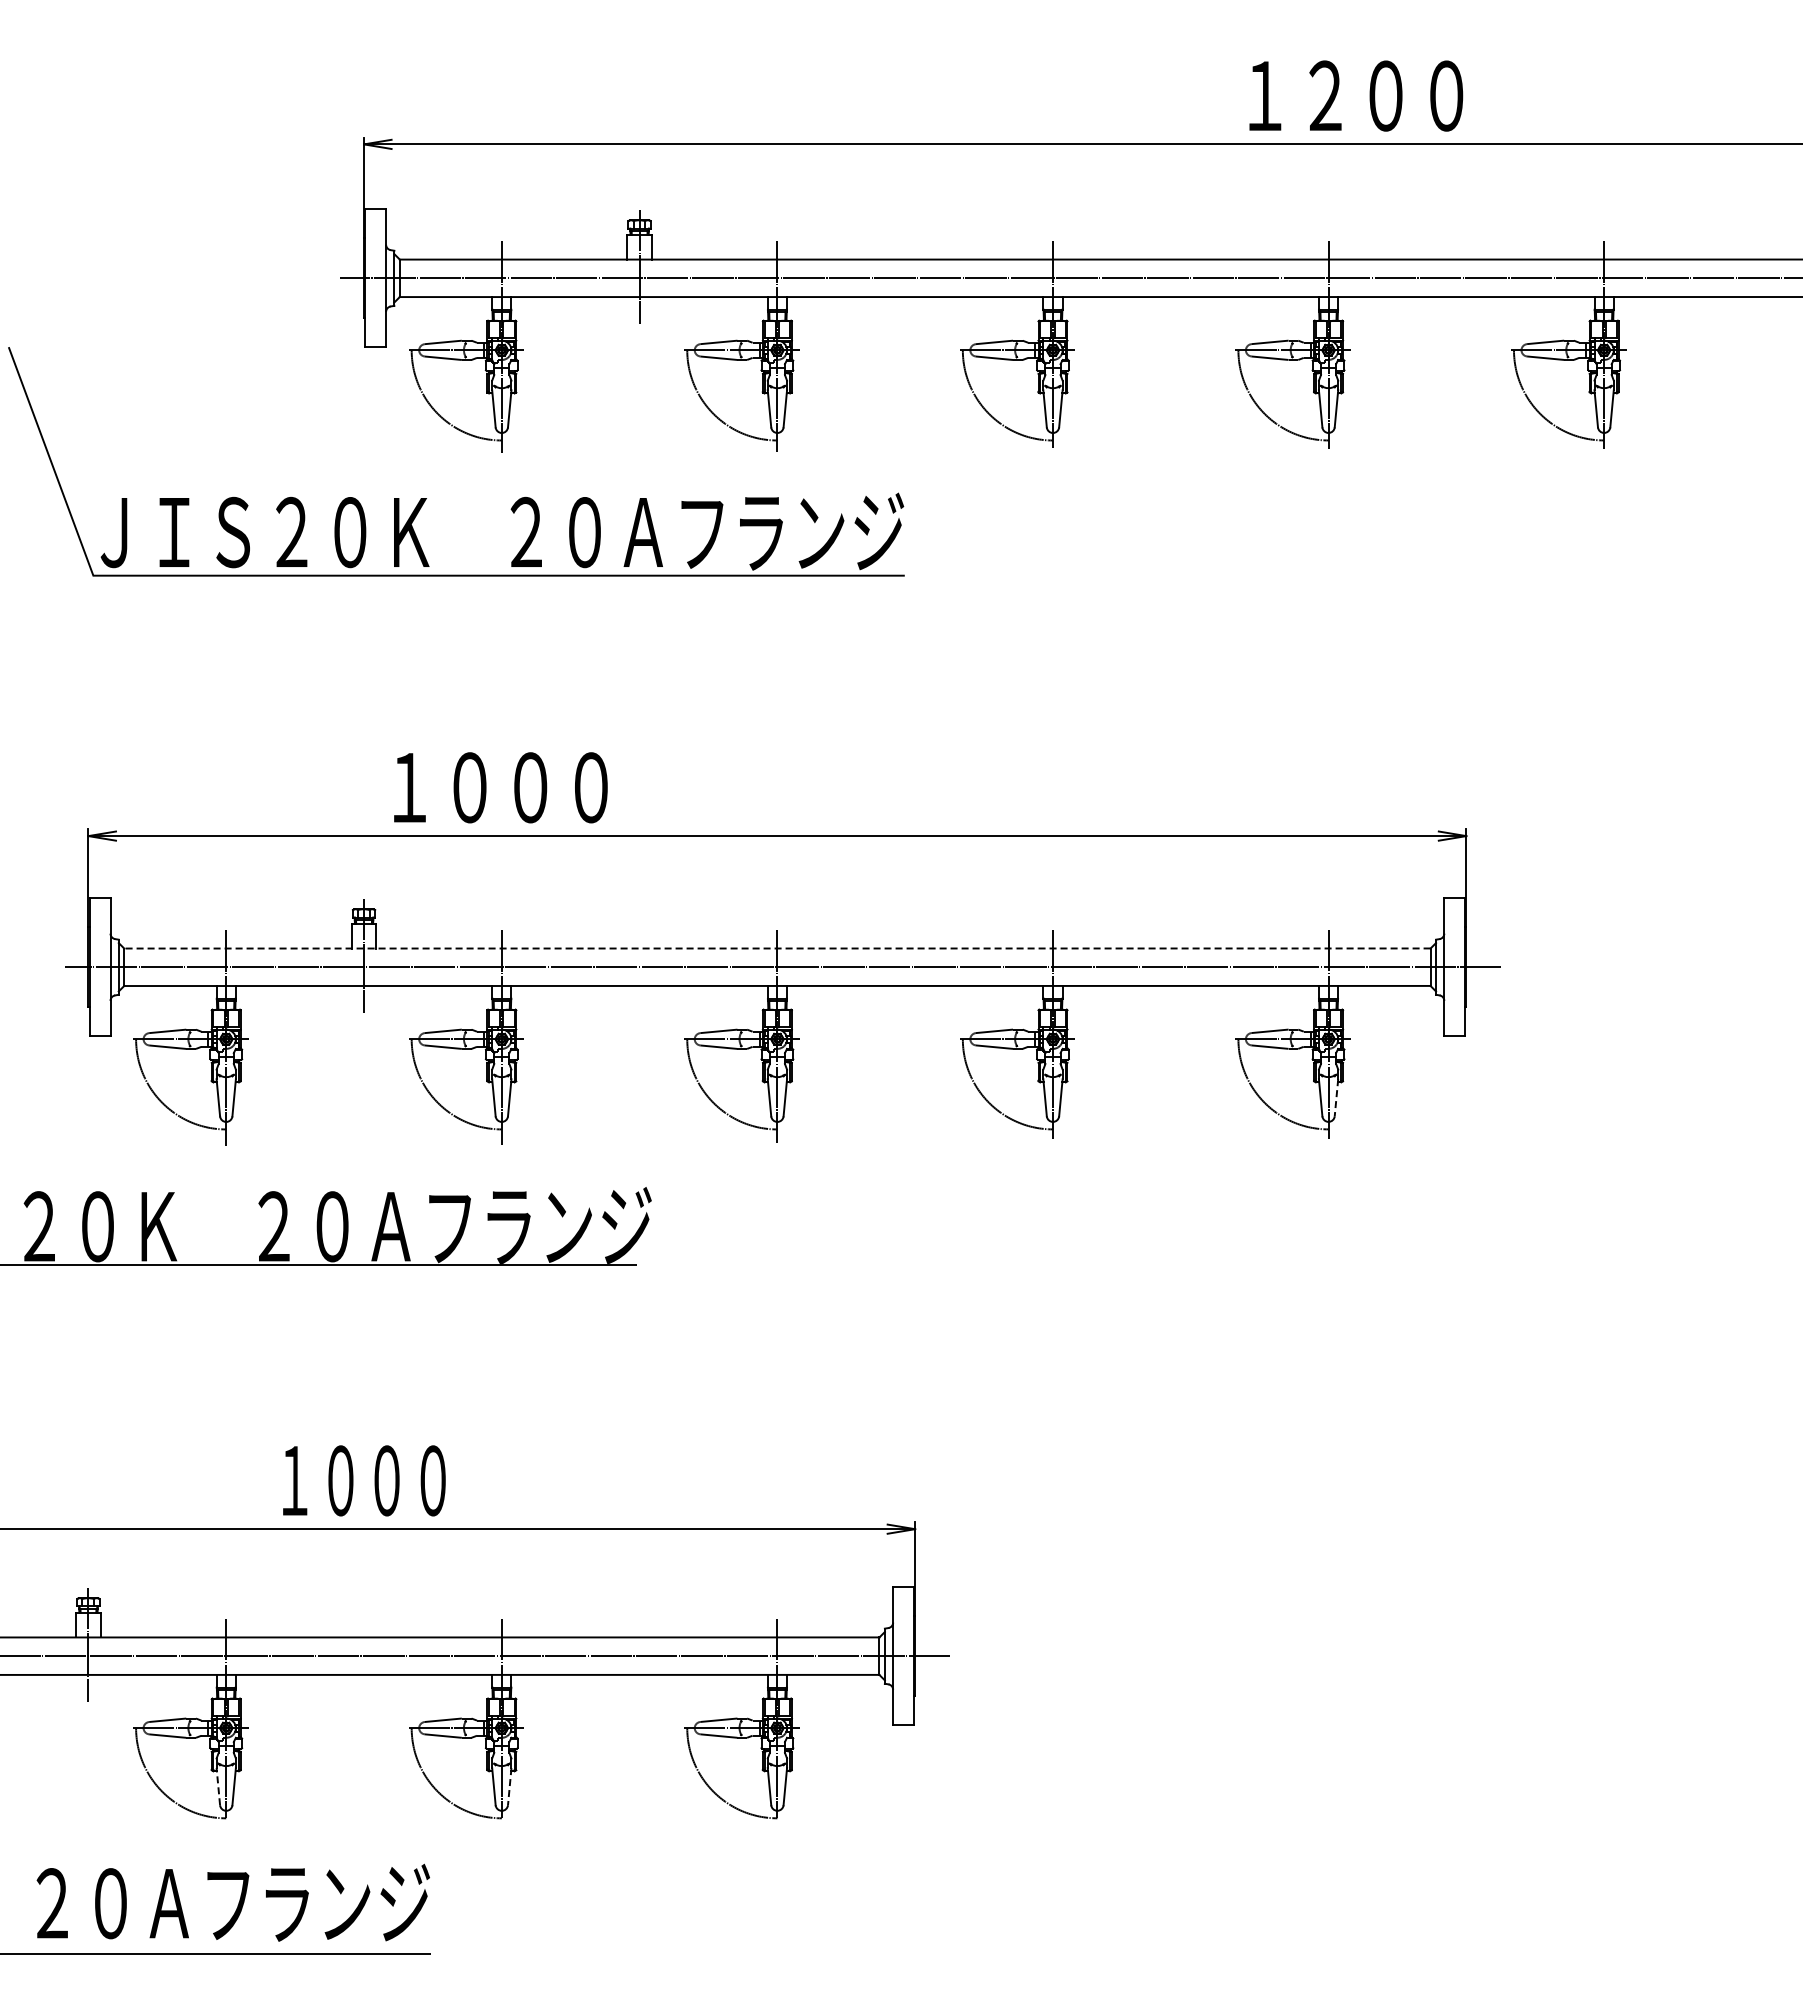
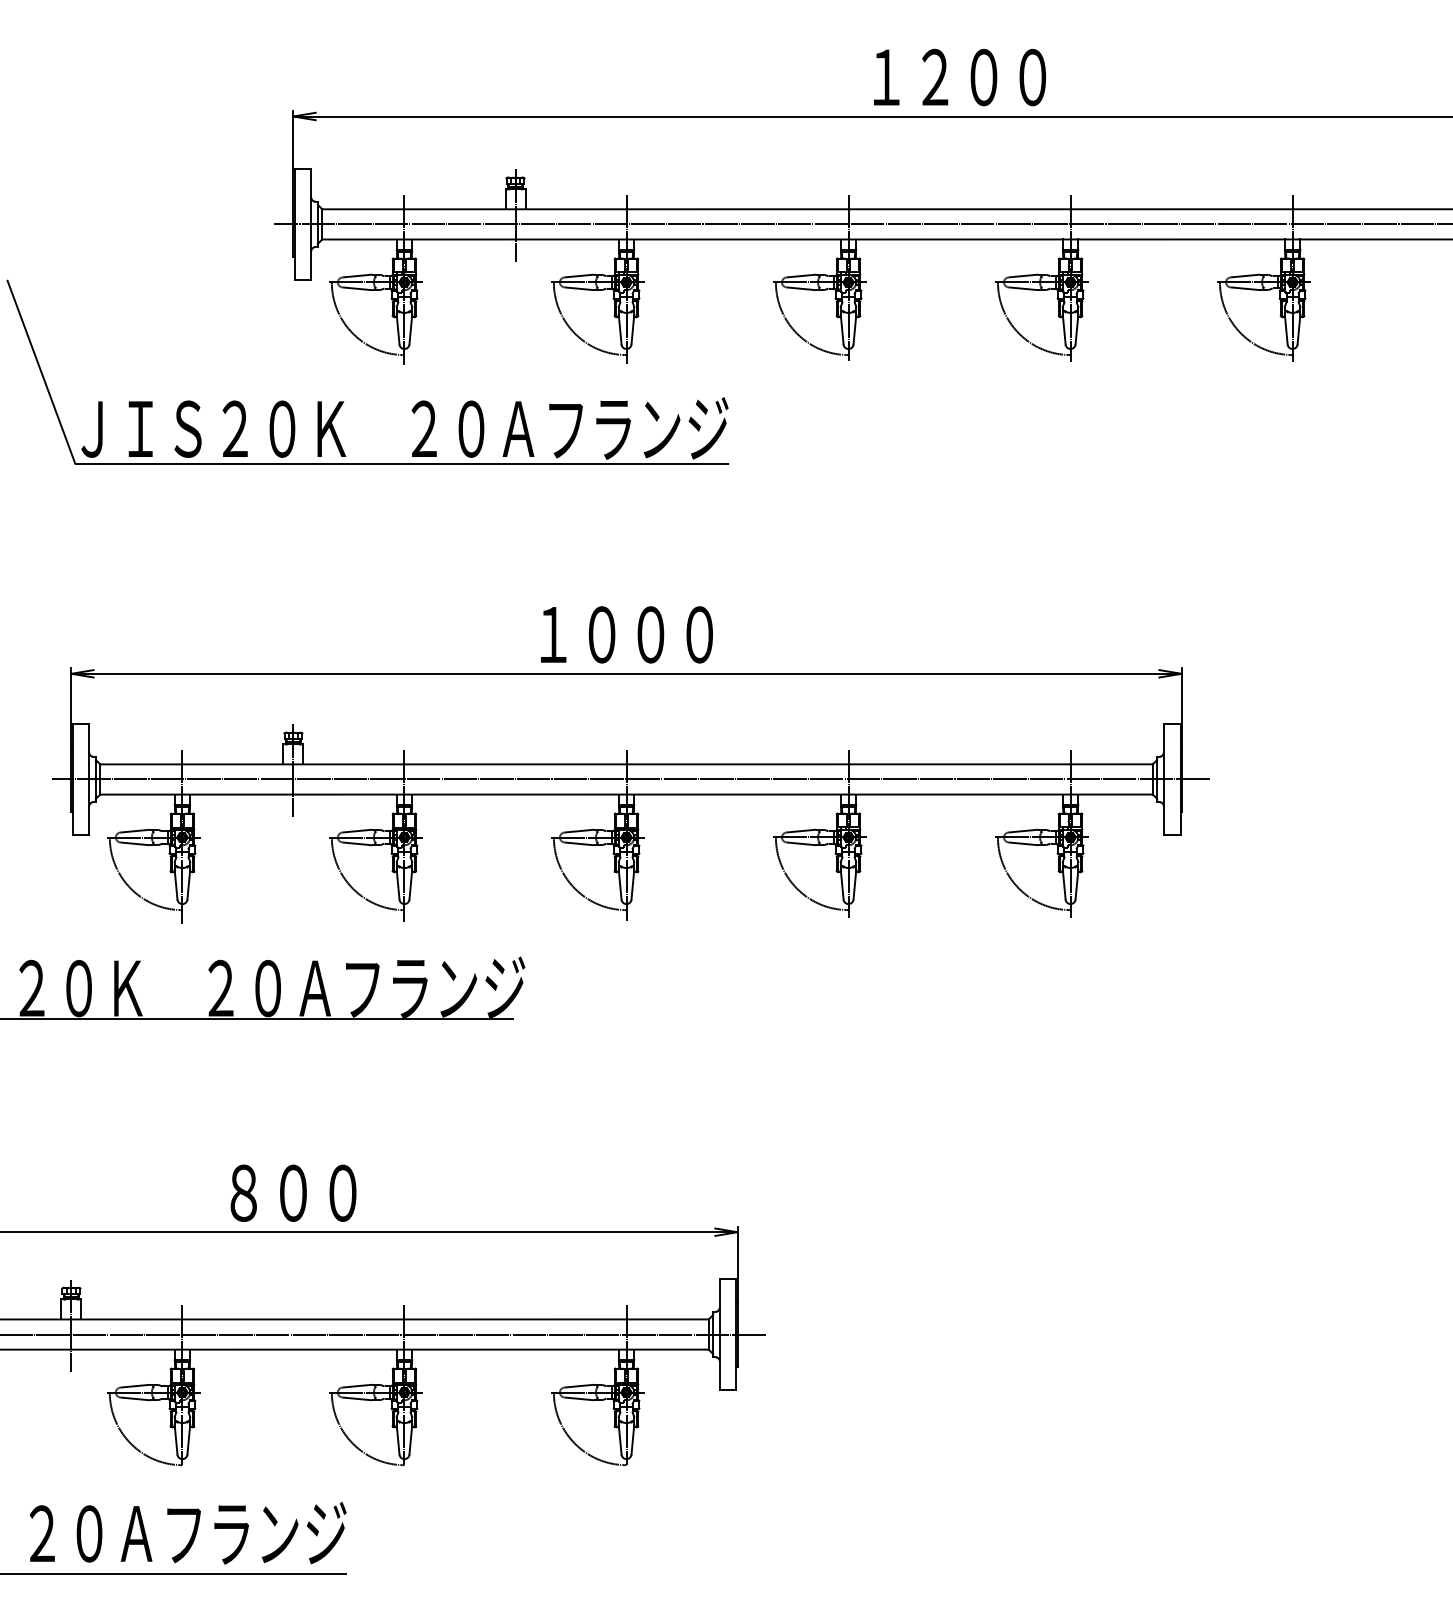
text: (1356, 95) -> (960, 77), moved
text: (500, 787) -> (626, 634), moved
line: (776, 948) -> (625, 764), dashed -> solid
line: (1336, 1097) -> (1076, 884), dashed -> solid
text: (364, 1480) -> (293, 1192), １０００ -> ８００
line: (218, 1786) -> (176, 1439), dashed -> solid
line: (509, 1786) -> (410, 1439), dashed -> solid

